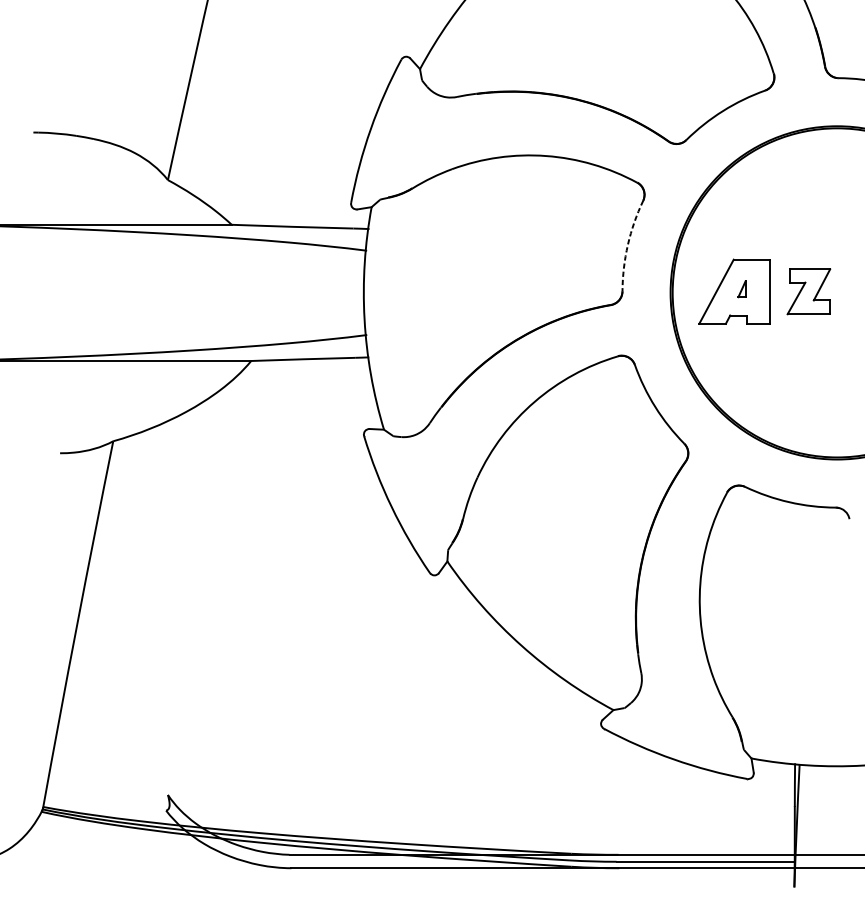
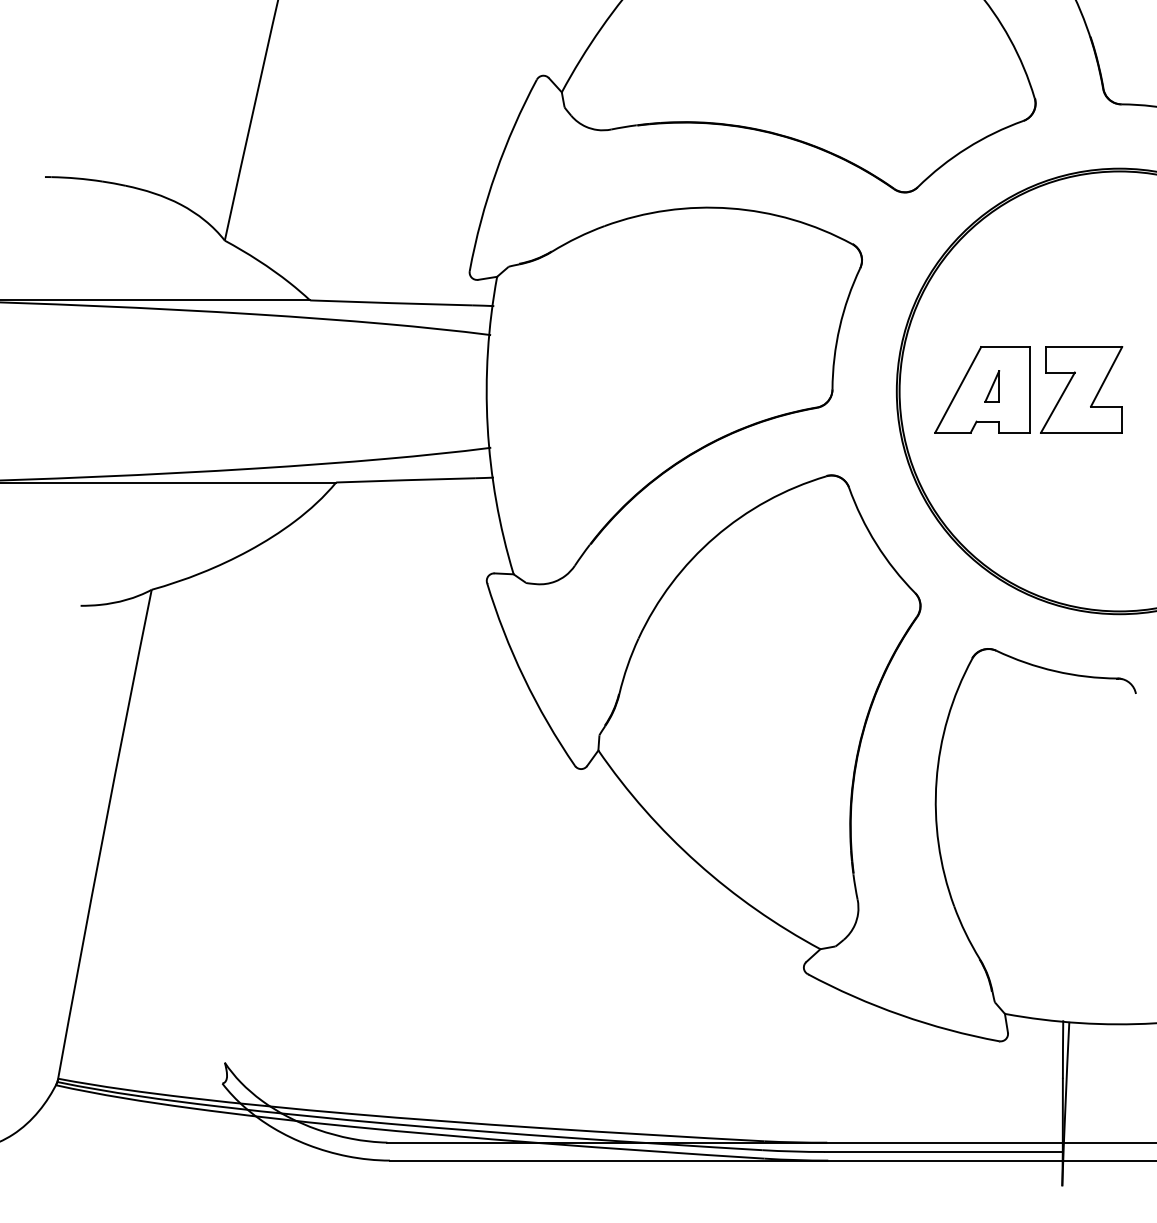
arc: (627, 245) -> (839, 327), dashed -> solid
part: (742, 289) -> (992, 386), size x1.43
part: (808, 291) -> (1081, 389), size x1.43

